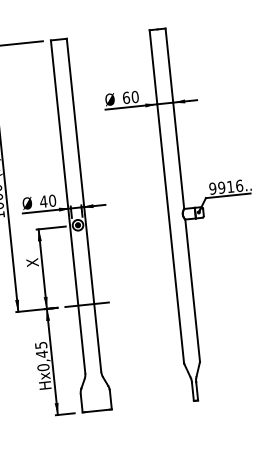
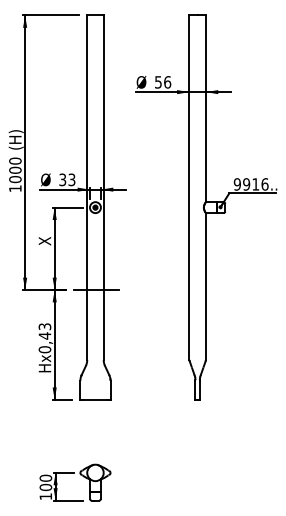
text: (130, 97) -> (162, 82), 60 -> 56
text: (48, 200) -> (67, 179), 40 -> 33
text: (40, 345) -> (44, 326), Hx0,45 -> Hx0,43

